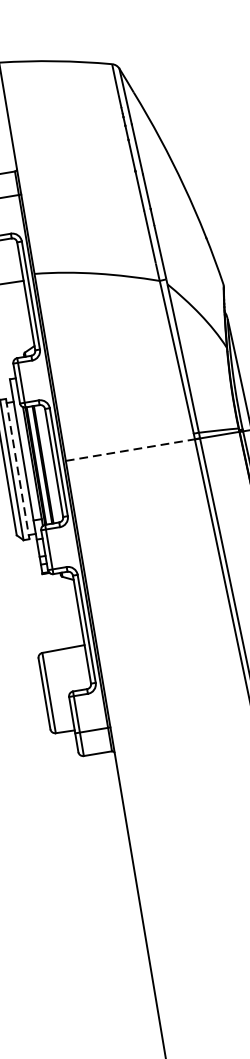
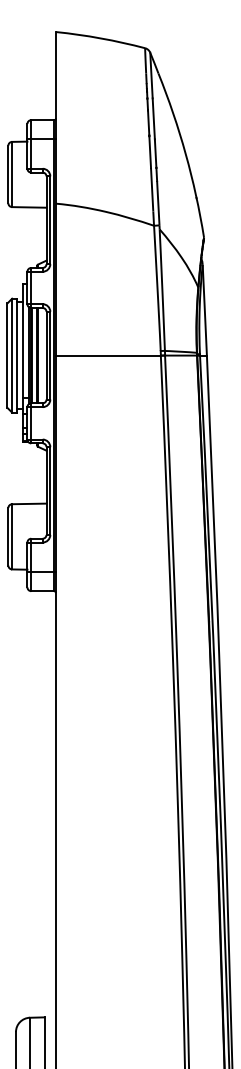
line: (130, 450) -> (108, 355), dashed -> solid
line: (17, 468) -> (16, 355), dashed -> solid

